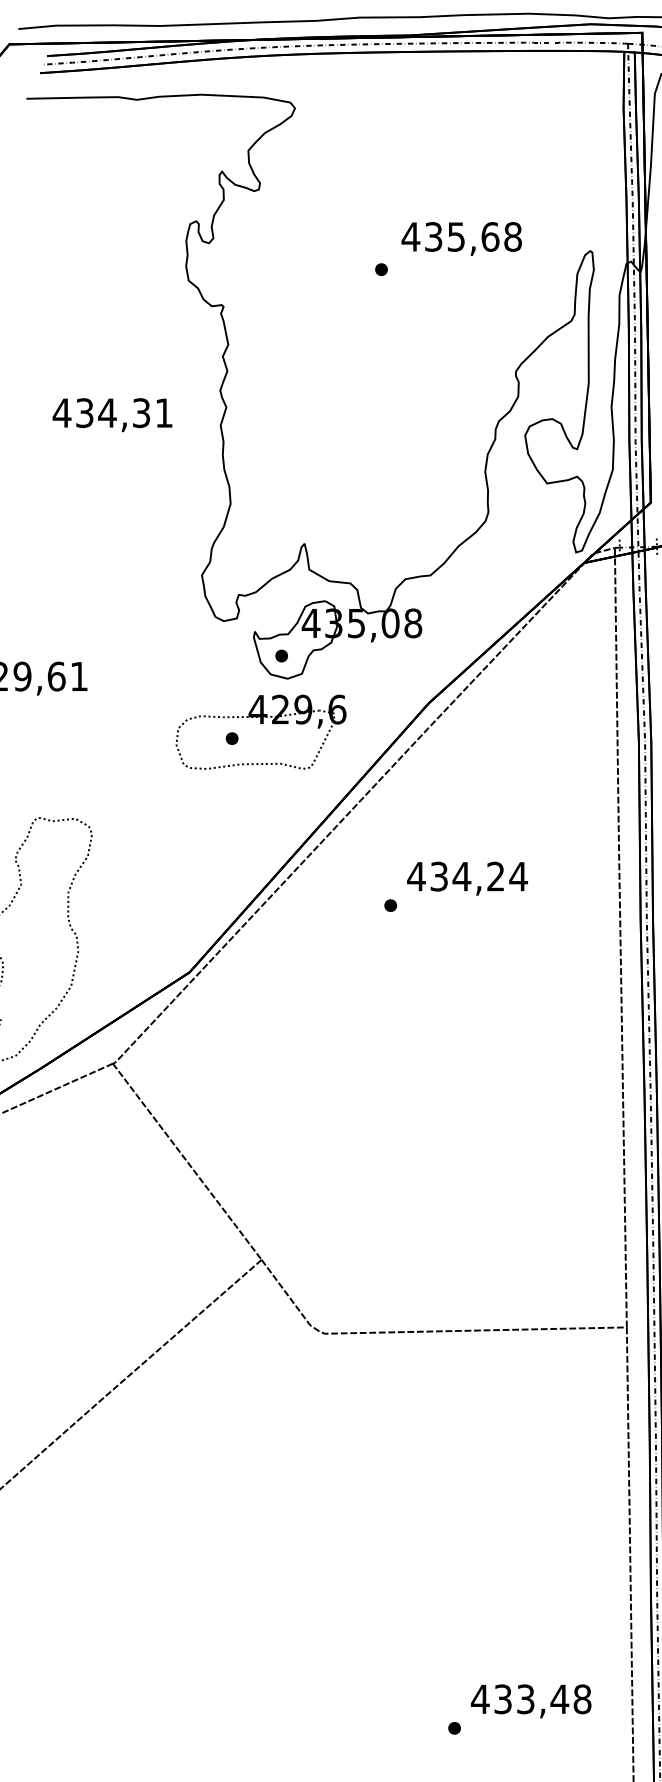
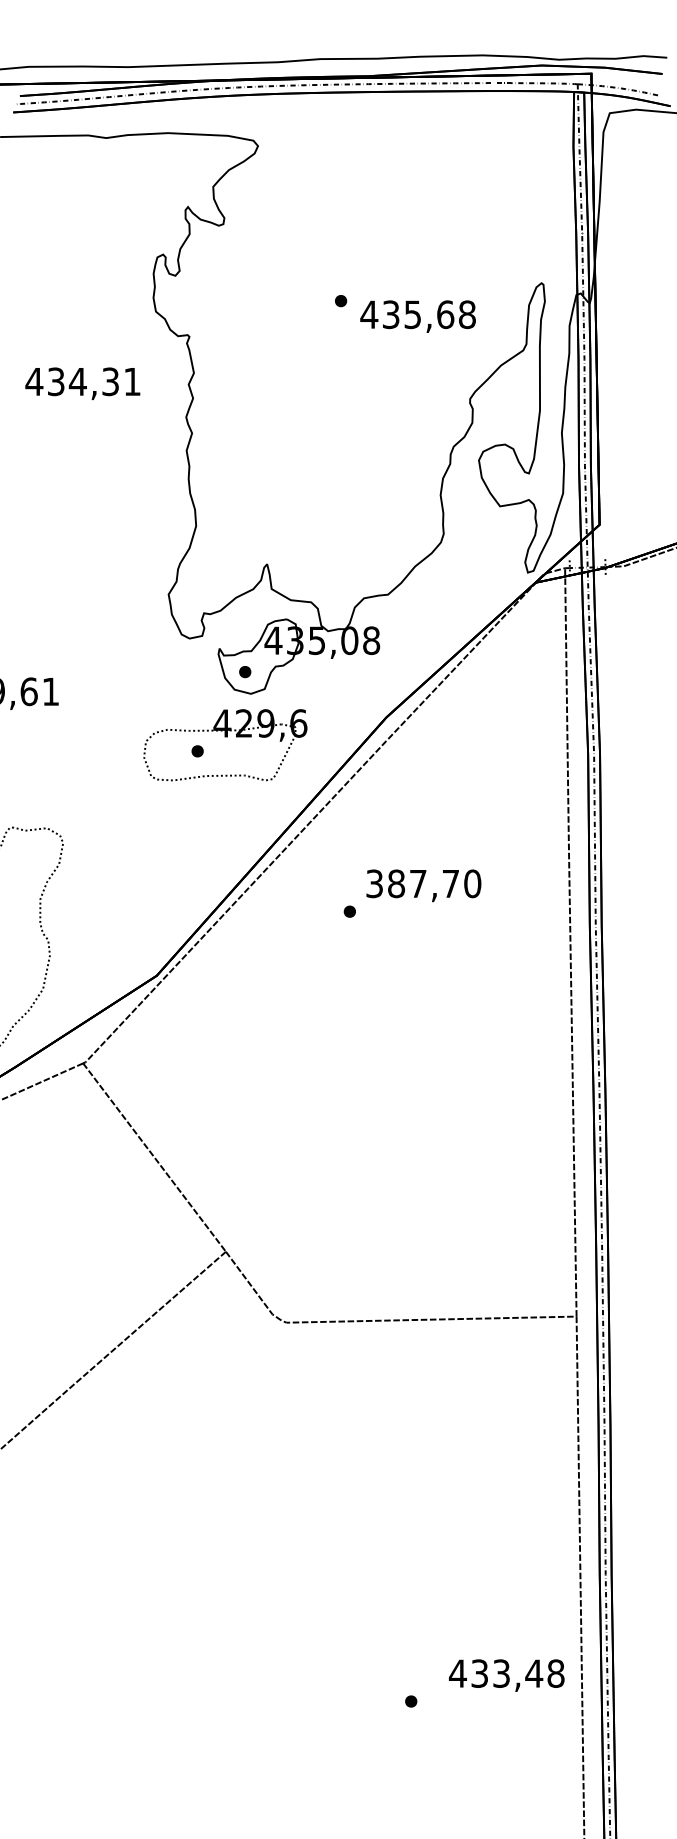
text: (461, 238) -> (417, 316), moved
text: (112, 414) -> (82, 383), moved
text: (467, 876) -> (423, 883), 434,24 -> 387,70
text: (530, 1701) -> (506, 1675), moved

